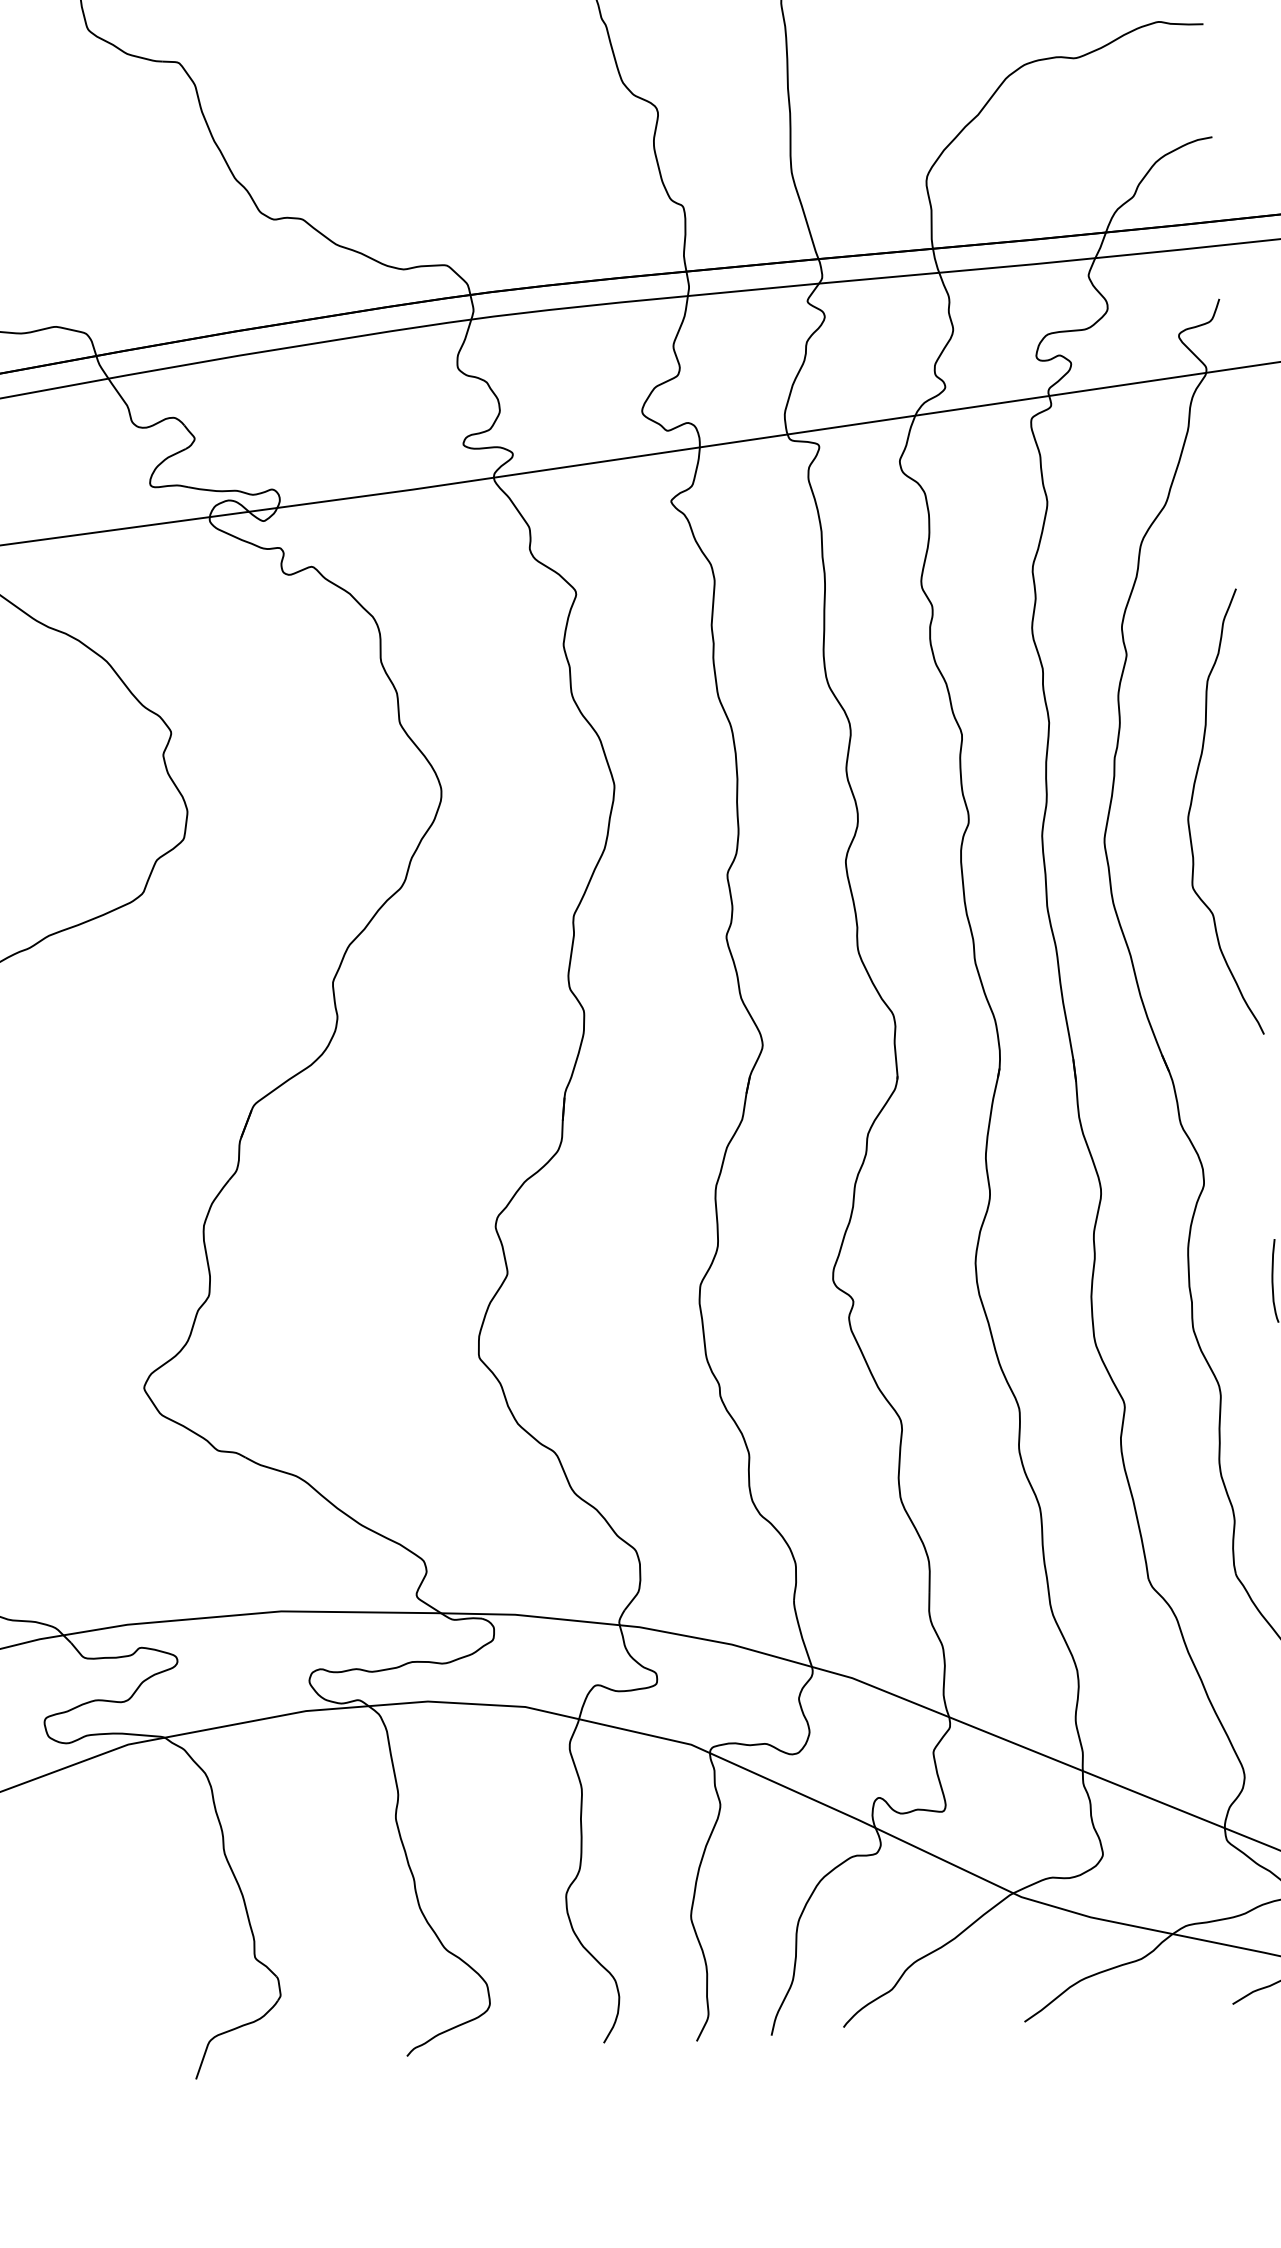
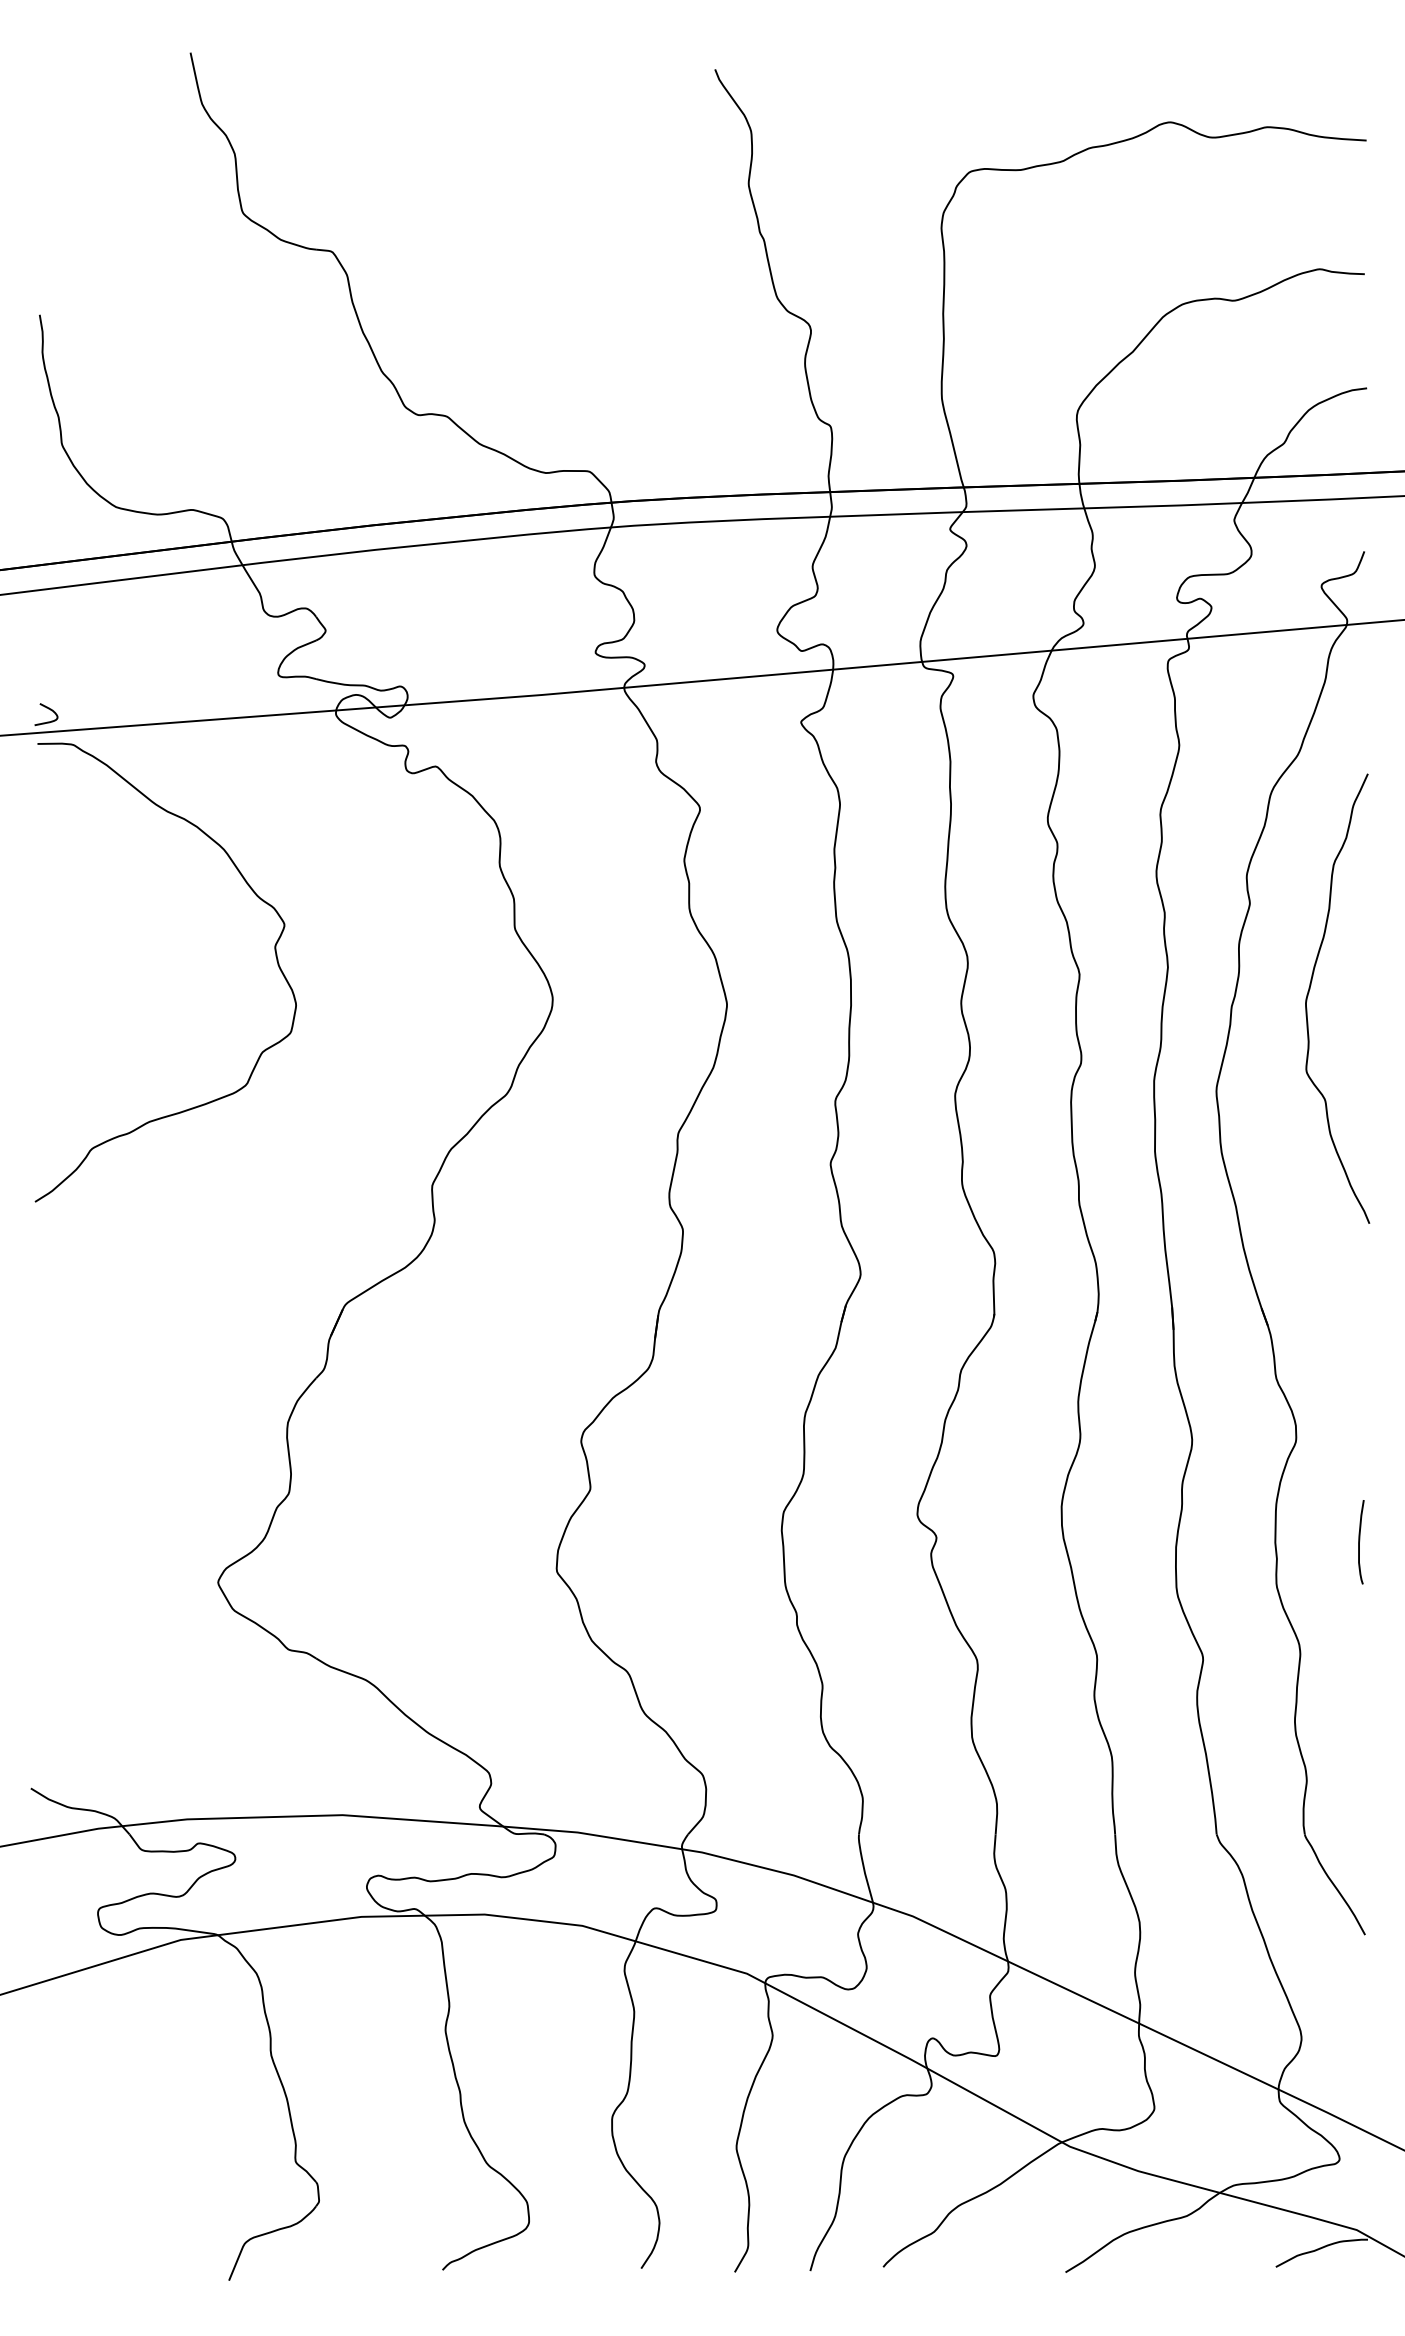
curve: (1191, 805) -> (1310, 989), moved

